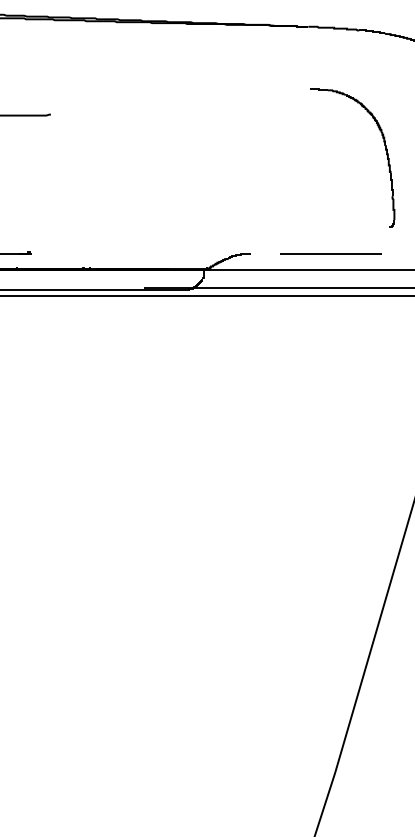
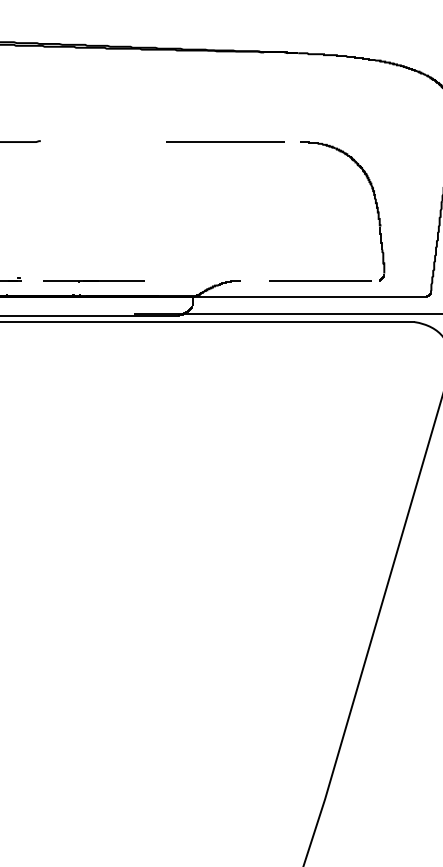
line: (235, 115) -> (225, 141), added
part: (385, 151) -> (375, 204), moved
line: (103, 255) -> (93, 281), added

